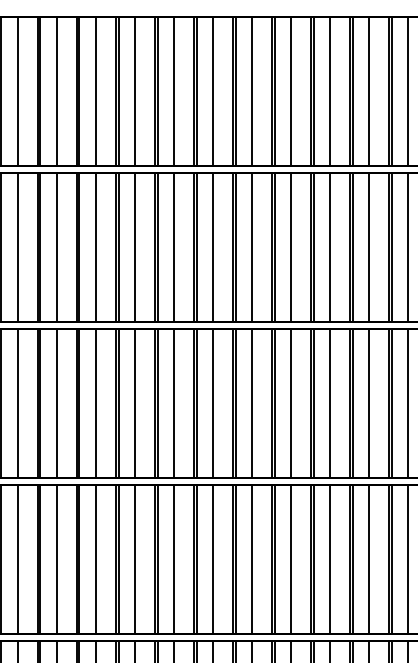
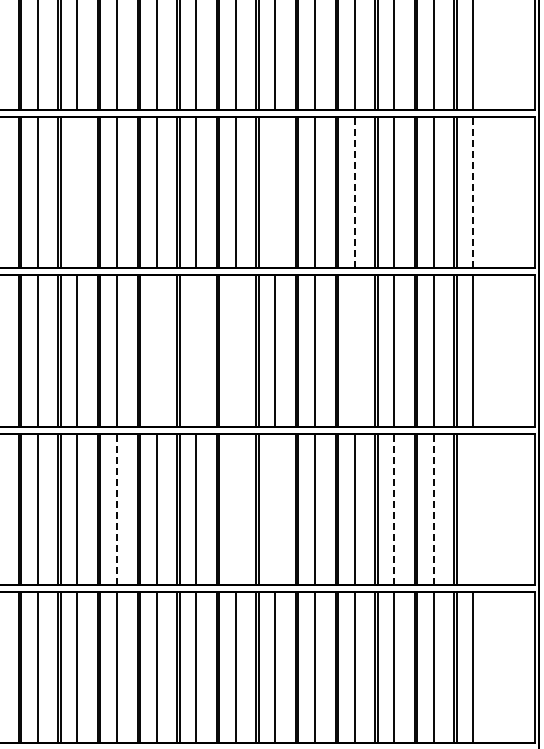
line: (17, 247) -> (77, 192), removed
line: (213, 247) -> (275, 192), removed
line: (290, 247) -> (354, 192), solid -> dashed
line: (408, 247) -> (473, 192), solid -> dashed
line: (95, 403) -> (156, 350), removed
line: (135, 403) -> (196, 350), removed
line: (173, 403) -> (235, 350), removed
line: (290, 403) -> (354, 350), removed
line: (173, 558) -> (235, 508), removed
line: (213, 558) -> (275, 508), removed
line: (408, 558) -> (473, 508), removed
line: (56, 559) -> (116, 509), solid -> dashed
line: (330, 559) -> (394, 509), solid -> dashed
line: (368, 559) -> (433, 509), solid -> dashed

